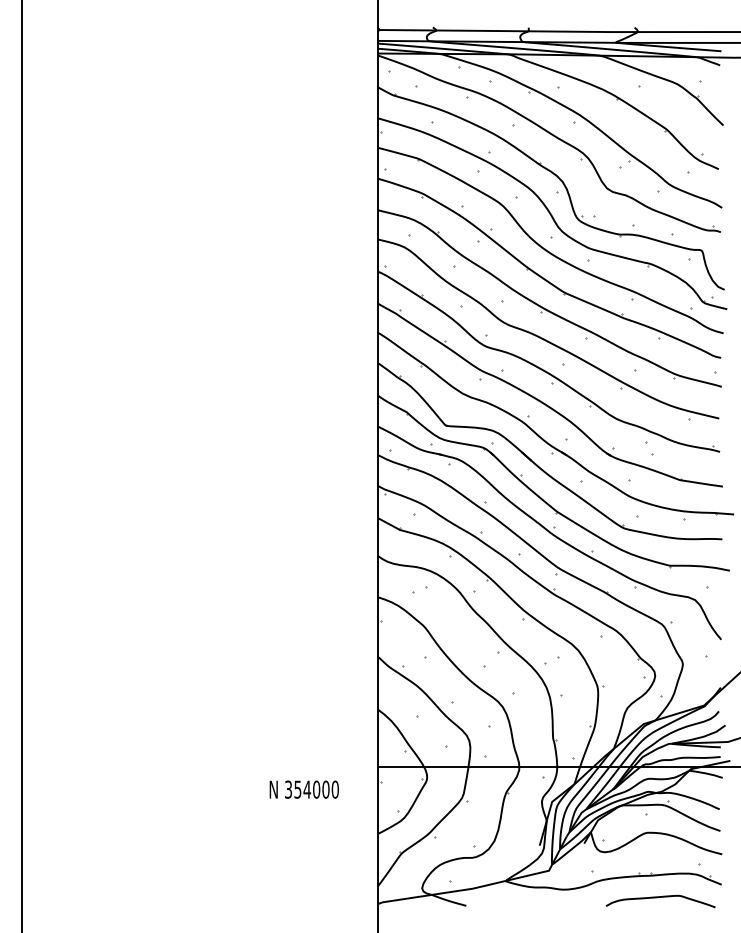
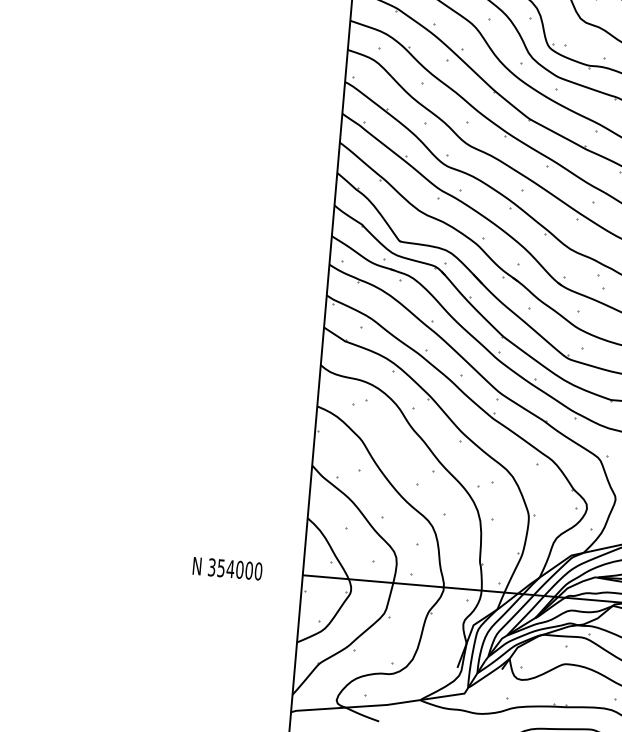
text: (303, 789) -> (226, 568), moved

